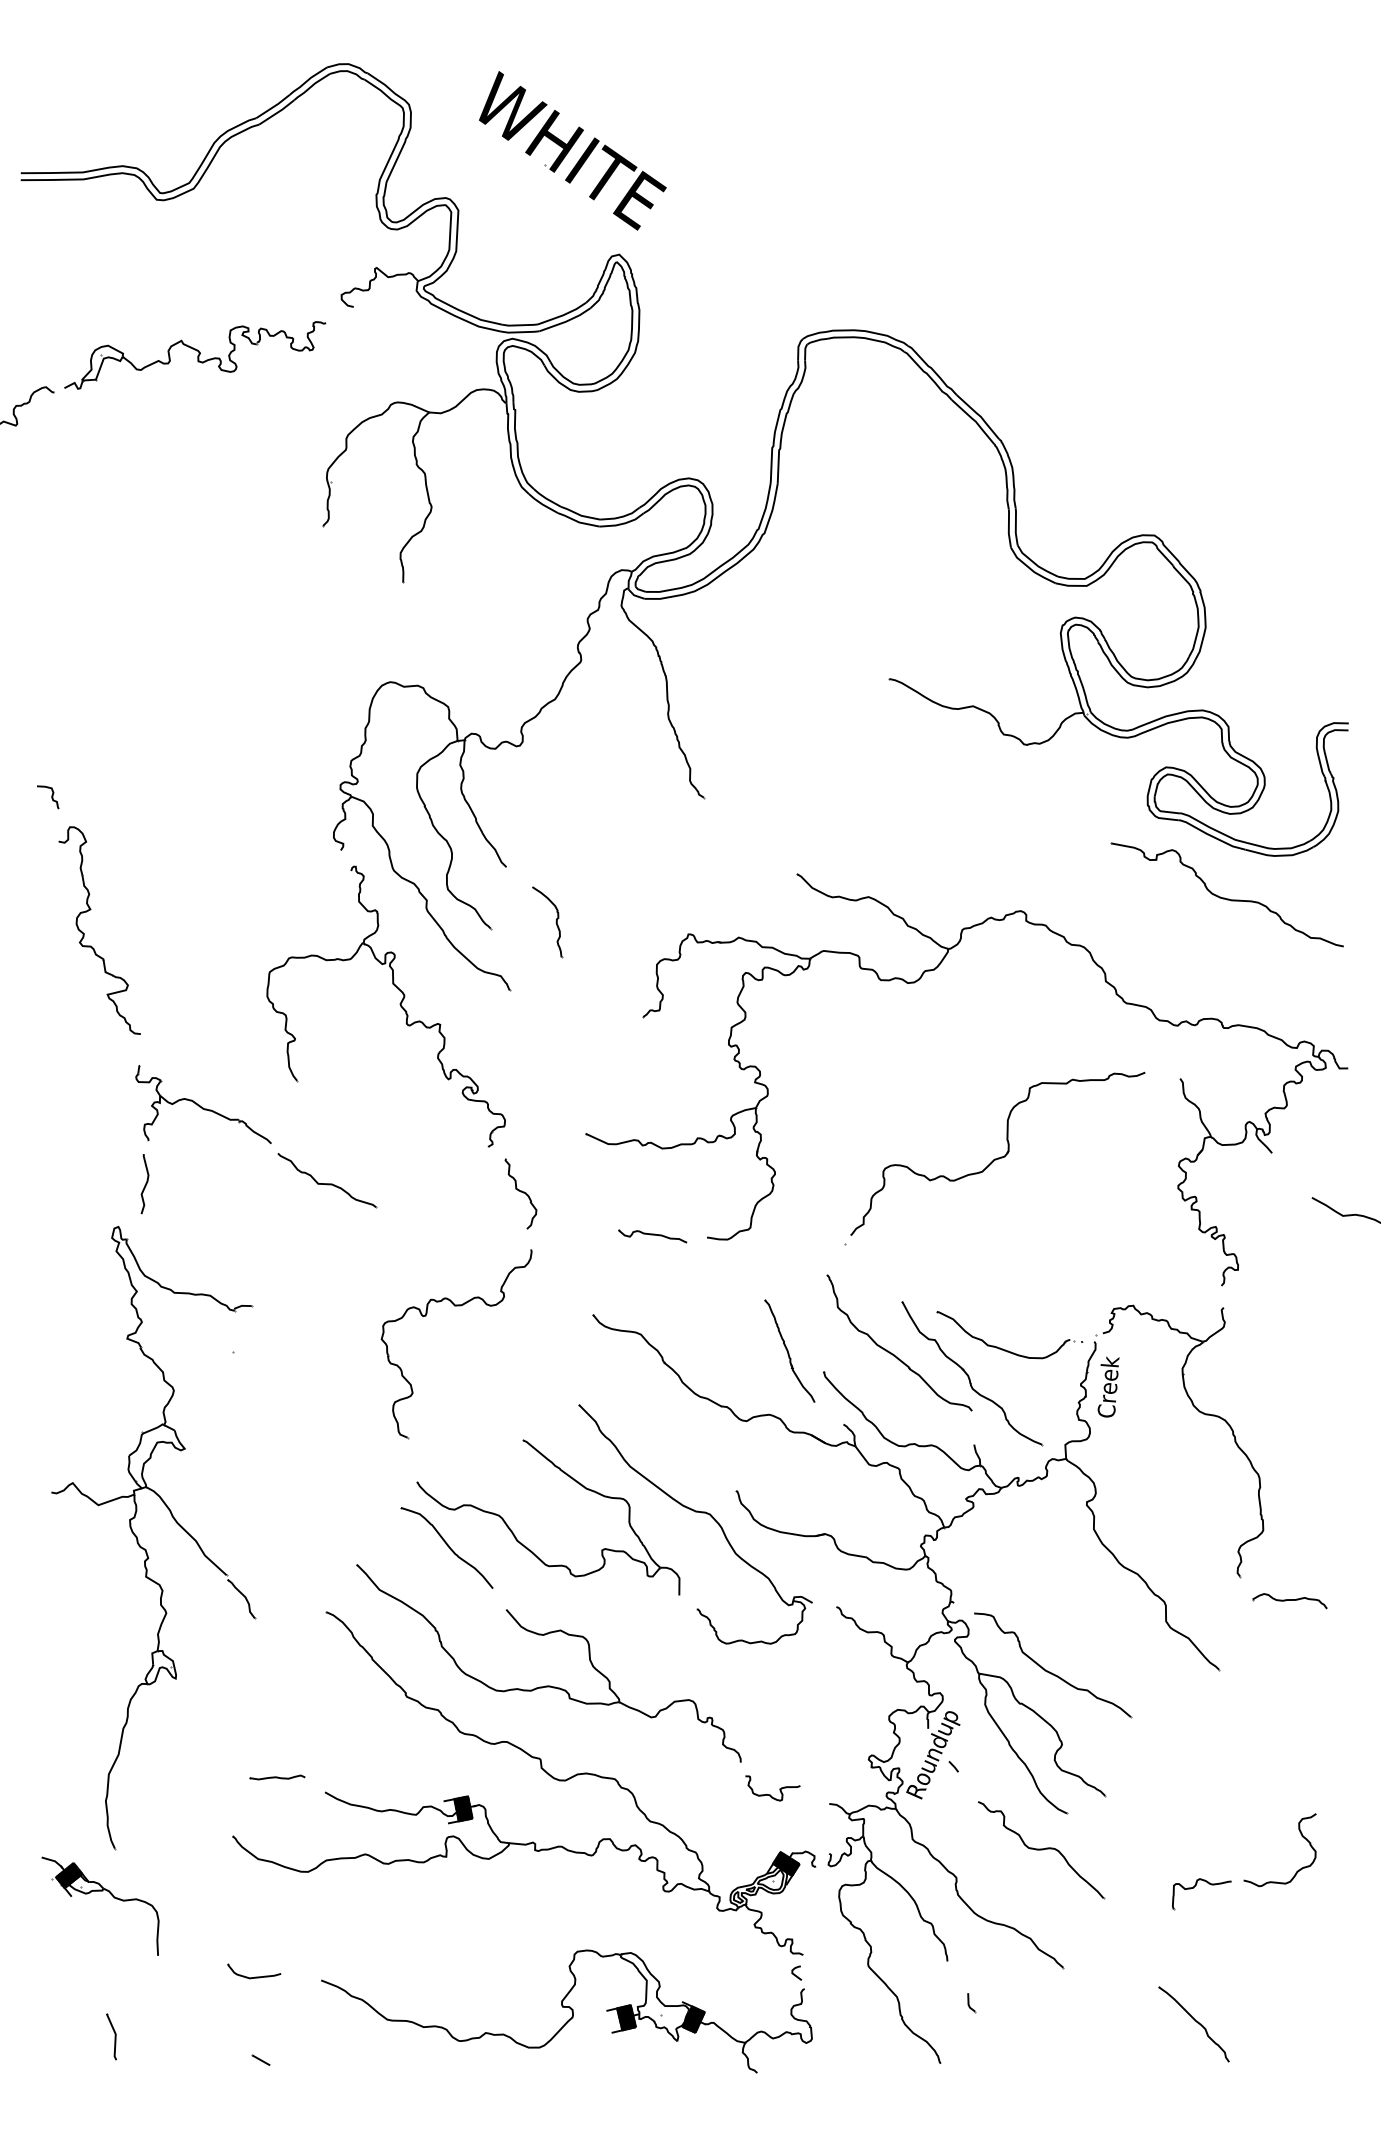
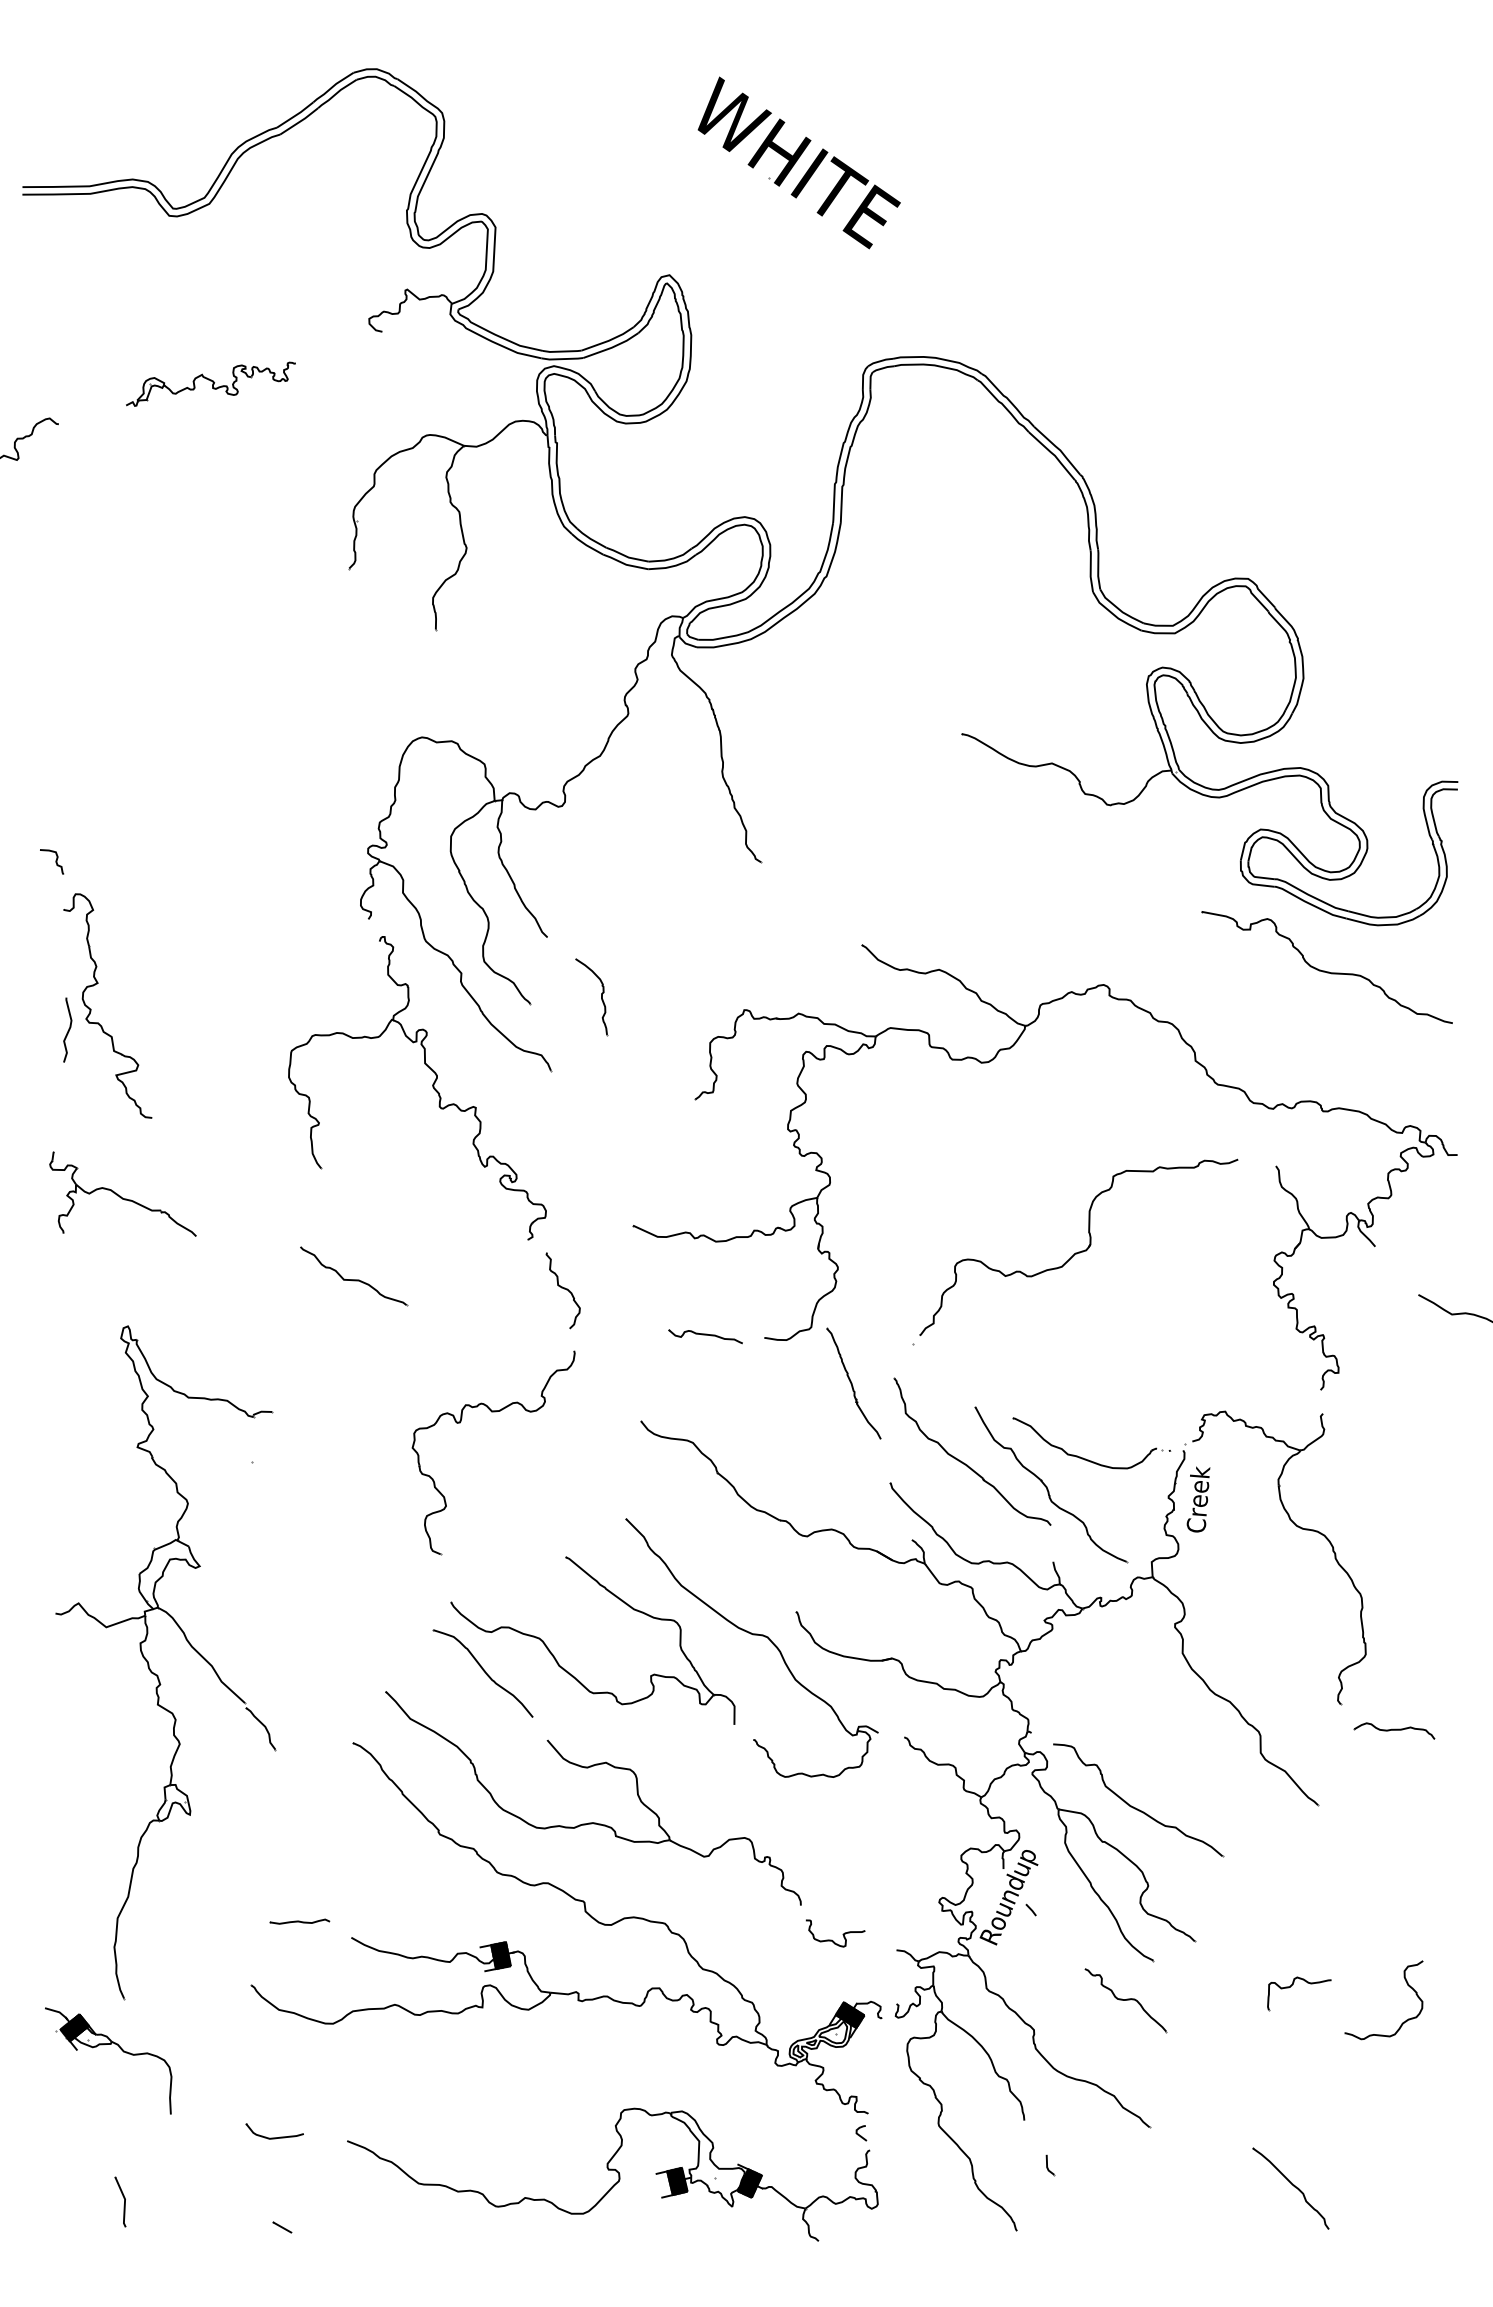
part: (572, 150) -> (798, 162), moved
part: (194, 355) -> (210, 384), size x0.6
part: (203, 1103) -> (122, 1193), moved
curve: (145, 1183) -> (68, 1029), moved
part: (789, 1350) -> (853, 1383), moved
part: (1041, 1850) -> (1125, 2000), size x0.6
part: (1195, 1886) -> (1292, 1985), moved

